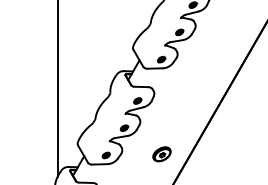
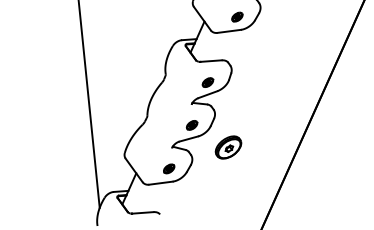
part: (161, 154) -> (227, 147), moved

